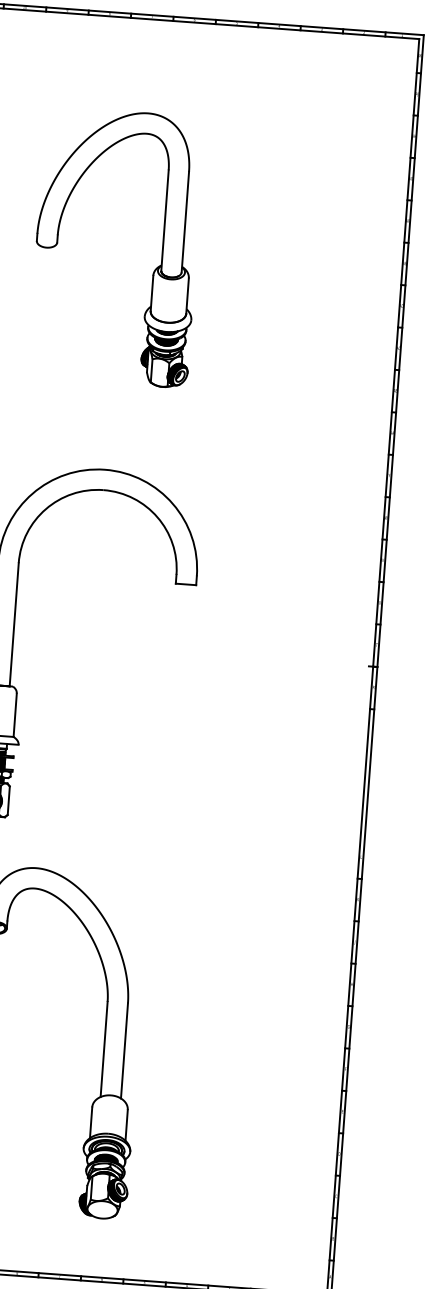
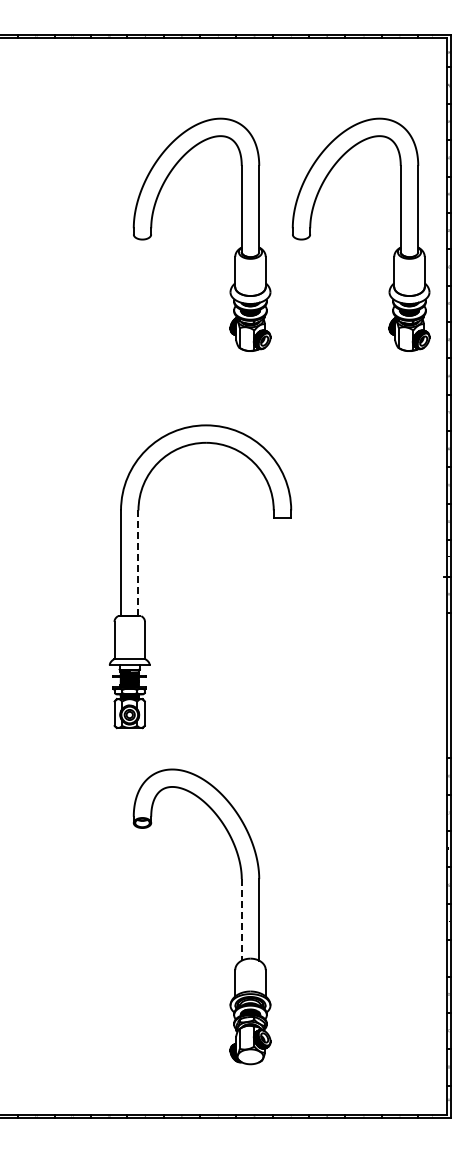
part: (339, 283) -> (394, 251), added
line: (14, 625) -> (138, 563), solid -> dashed
line: (103, 1048) -> (241, 919), solid -> dashed

